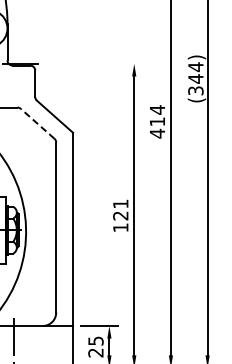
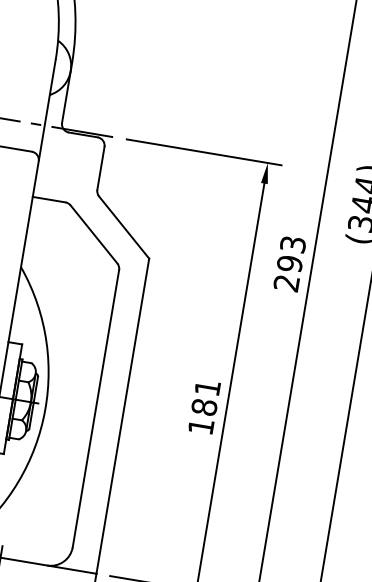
line: (94, 63) -> (203, 151), added
text: (157, 121) -> (290, 263), 414 -> 293
line: (37, 123) -> (93, 233), dashed -> solid
text: (120, 215) -> (204, 406), 121 -> 181

